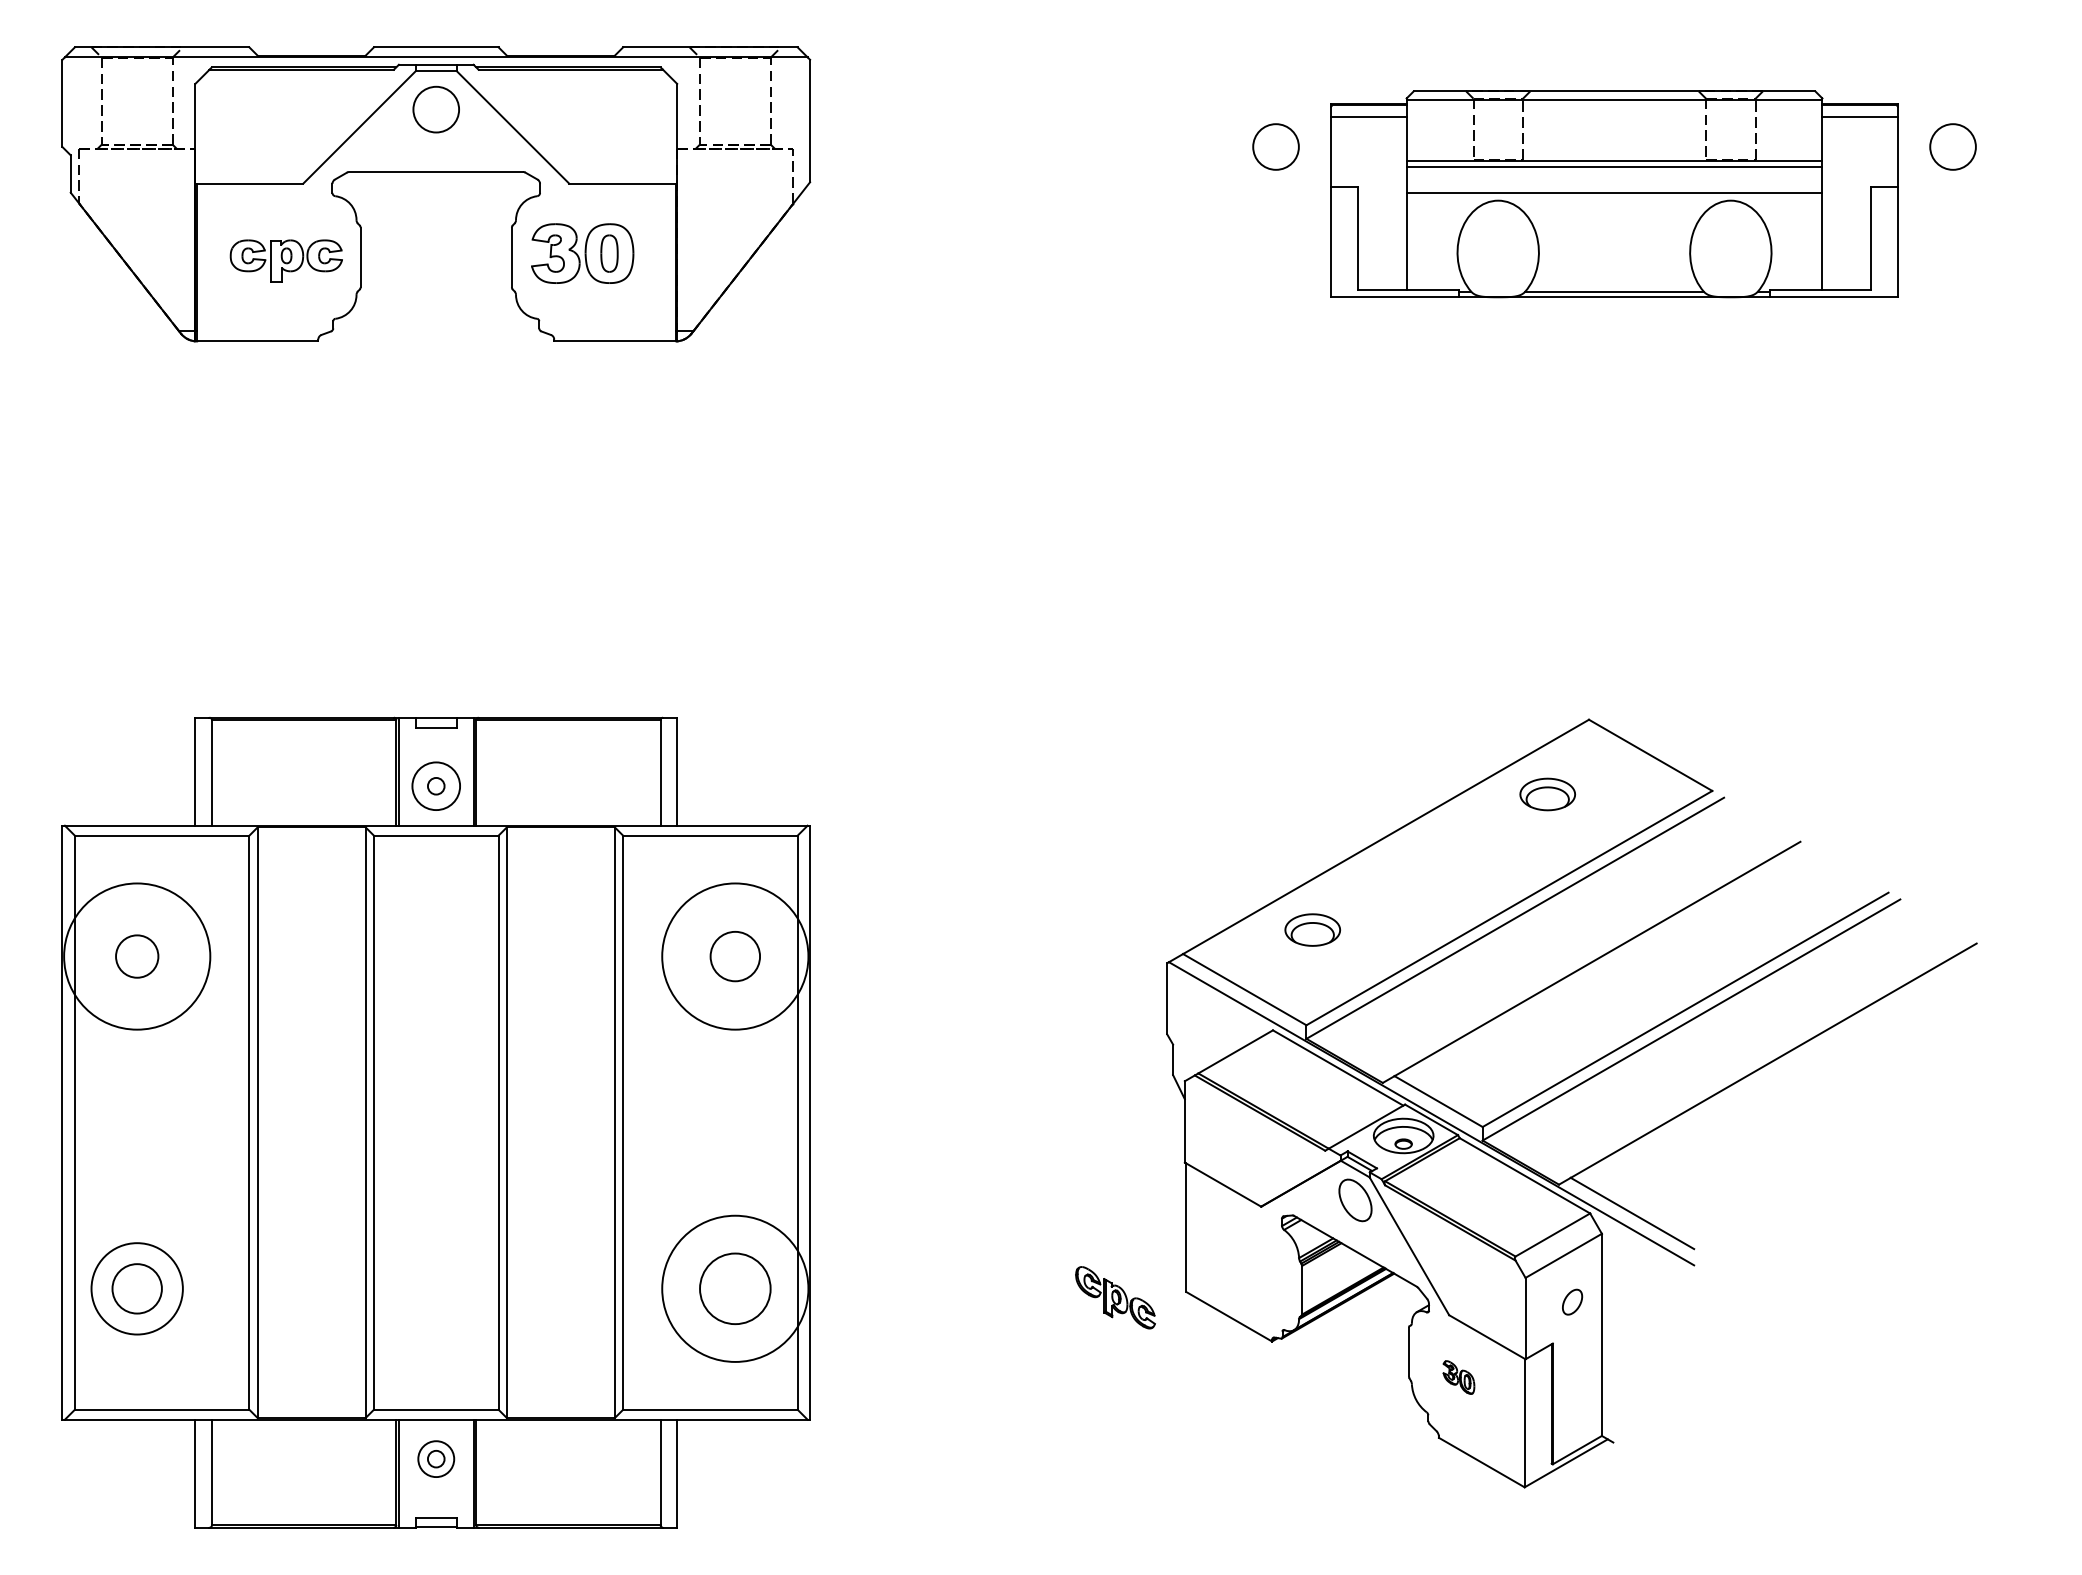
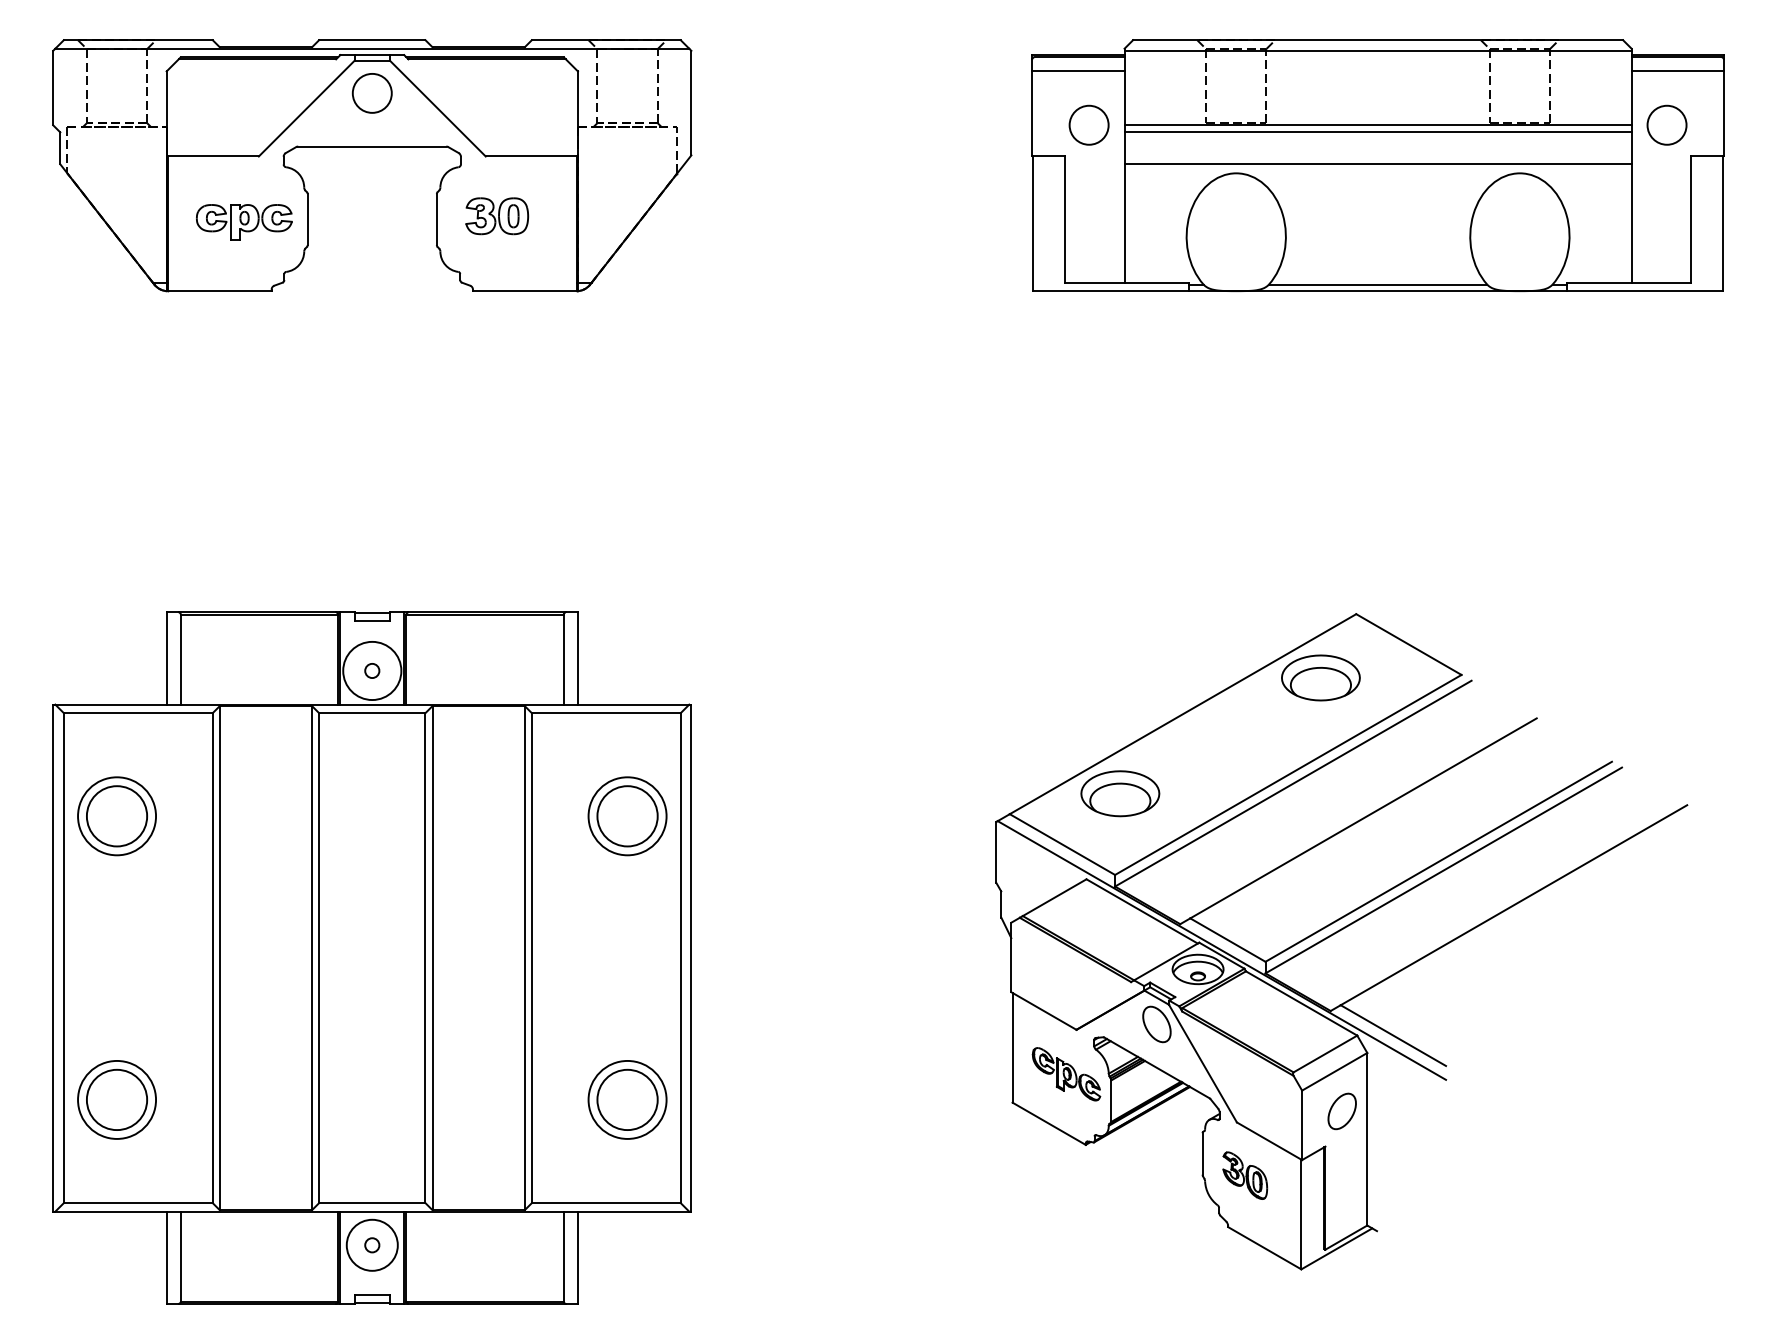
part: (1614, 194) -> (1378, 165), size x1.43
part: (582, 253) -> (497, 216), size x0.71
circle: (436, 786) -> (372, 671), size x1.43
part: (1547, 794) -> (1320, 677), size x1.67
part: (1312, 929) -> (1120, 793), size x1.67
circle: (136, 956) -> (116, 816), size x0.62
circle: (136, 956) -> (116, 816), size x1.67
circle: (735, 956) -> (627, 816), size x0.62
circle: (735, 956) -> (627, 816), size x1.43
circle: (136, 1288) -> (116, 1099), size x1.43
circle: (735, 1288) -> (627, 1099), size x0.62
part: (1115, 1297) -> (1066, 1074), moved
part: (1572, 1301) -> (1342, 1110), size x1.67
part: (1458, 1377) -> (1244, 1175), size x1.67
circle: (436, 1459) -> (372, 1245), size x1.67

